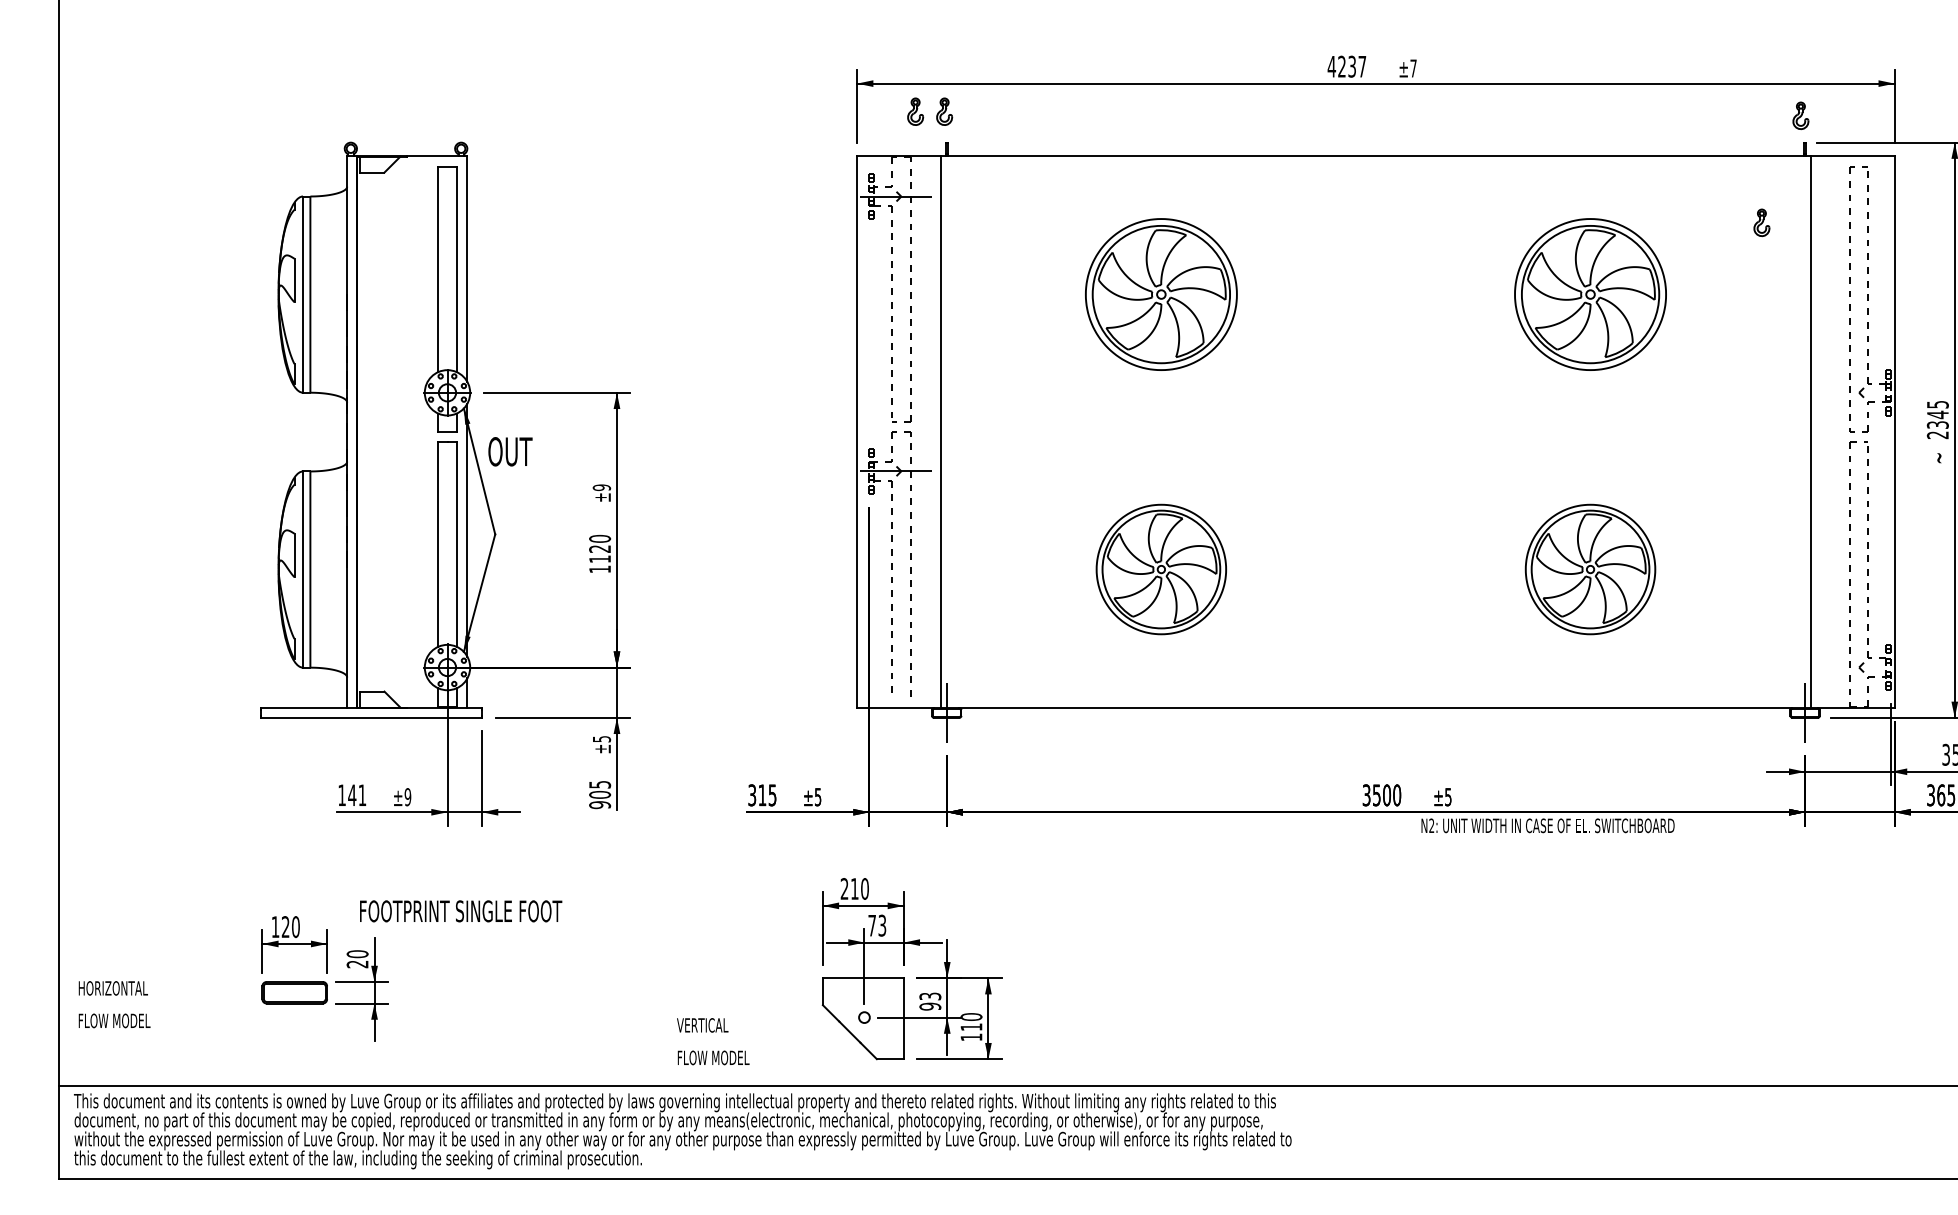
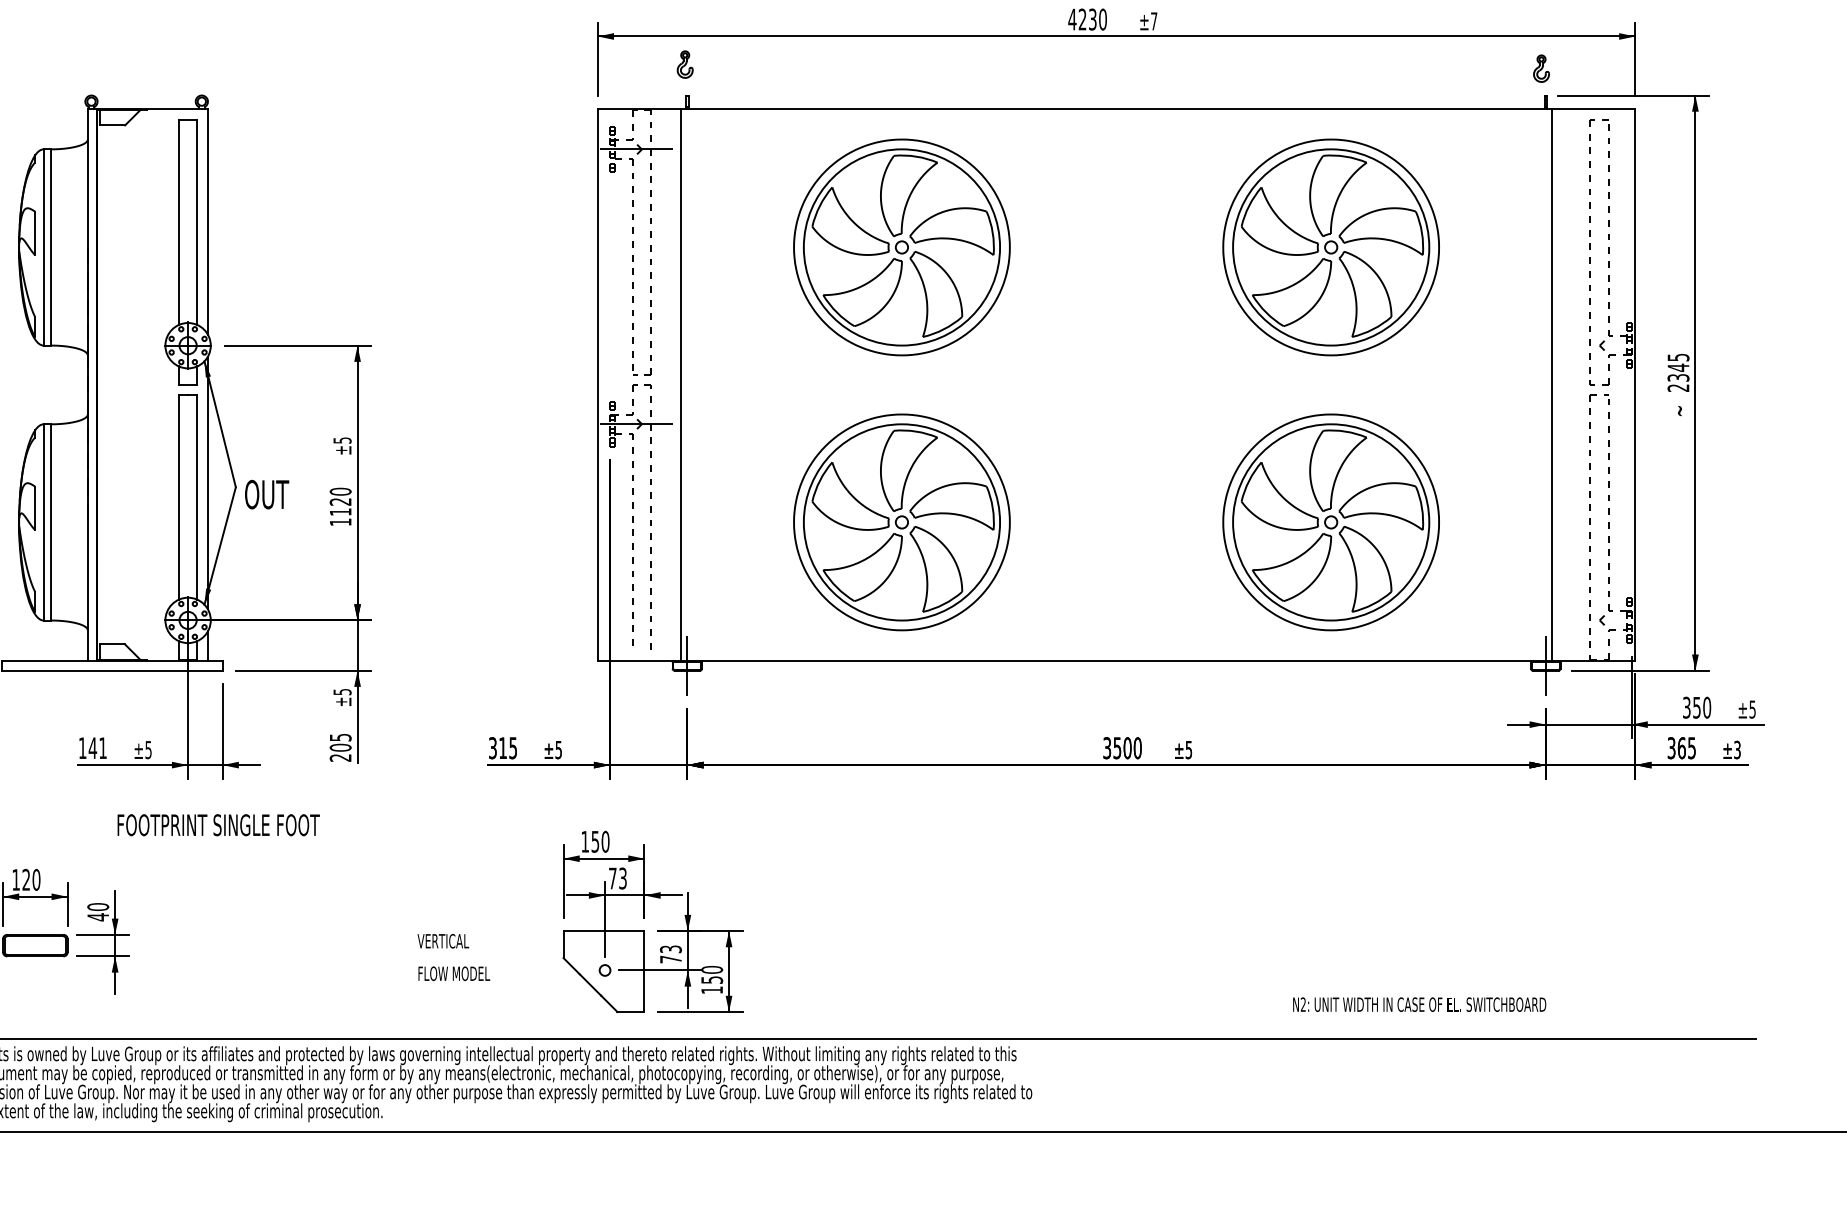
text: (1362, 66) -> (1103, 19), 4237 -> 4230
part: (915, 111) -> (656, 64), removed
part: (1761, 222) -> (1502, 175), removed
part: (1161, 294) -> (902, 247), size x1.43
part: (1590, 294) -> (1331, 247), size x1.43
text: (510, 451) -> (267, 494), moved
text: (601, 487) -> (342, 440), ±9 -> ±5
part: (1161, 569) -> (902, 522), size x1.67
part: (1590, 569) -> (1331, 522), size x1.67
text: (407, 796) -> (148, 749), ±9 -> ±5
text: (600, 805) -> (341, 758), 905 -> 205
text: (1547, 825) -> (1419, 1004), moved
text: (849, 888) -> (590, 841), 210 -> 150
text: (461, 911) -> (219, 825), moved
text: (357, 964) -> (98, 917), 20 -> 40
text: (930, 1006) -> (671, 959), 93 -> 73
text: (971, 1026) -> (712, 979), 110 -> 150
text: (713, 1041) -> (454, 957), moved

